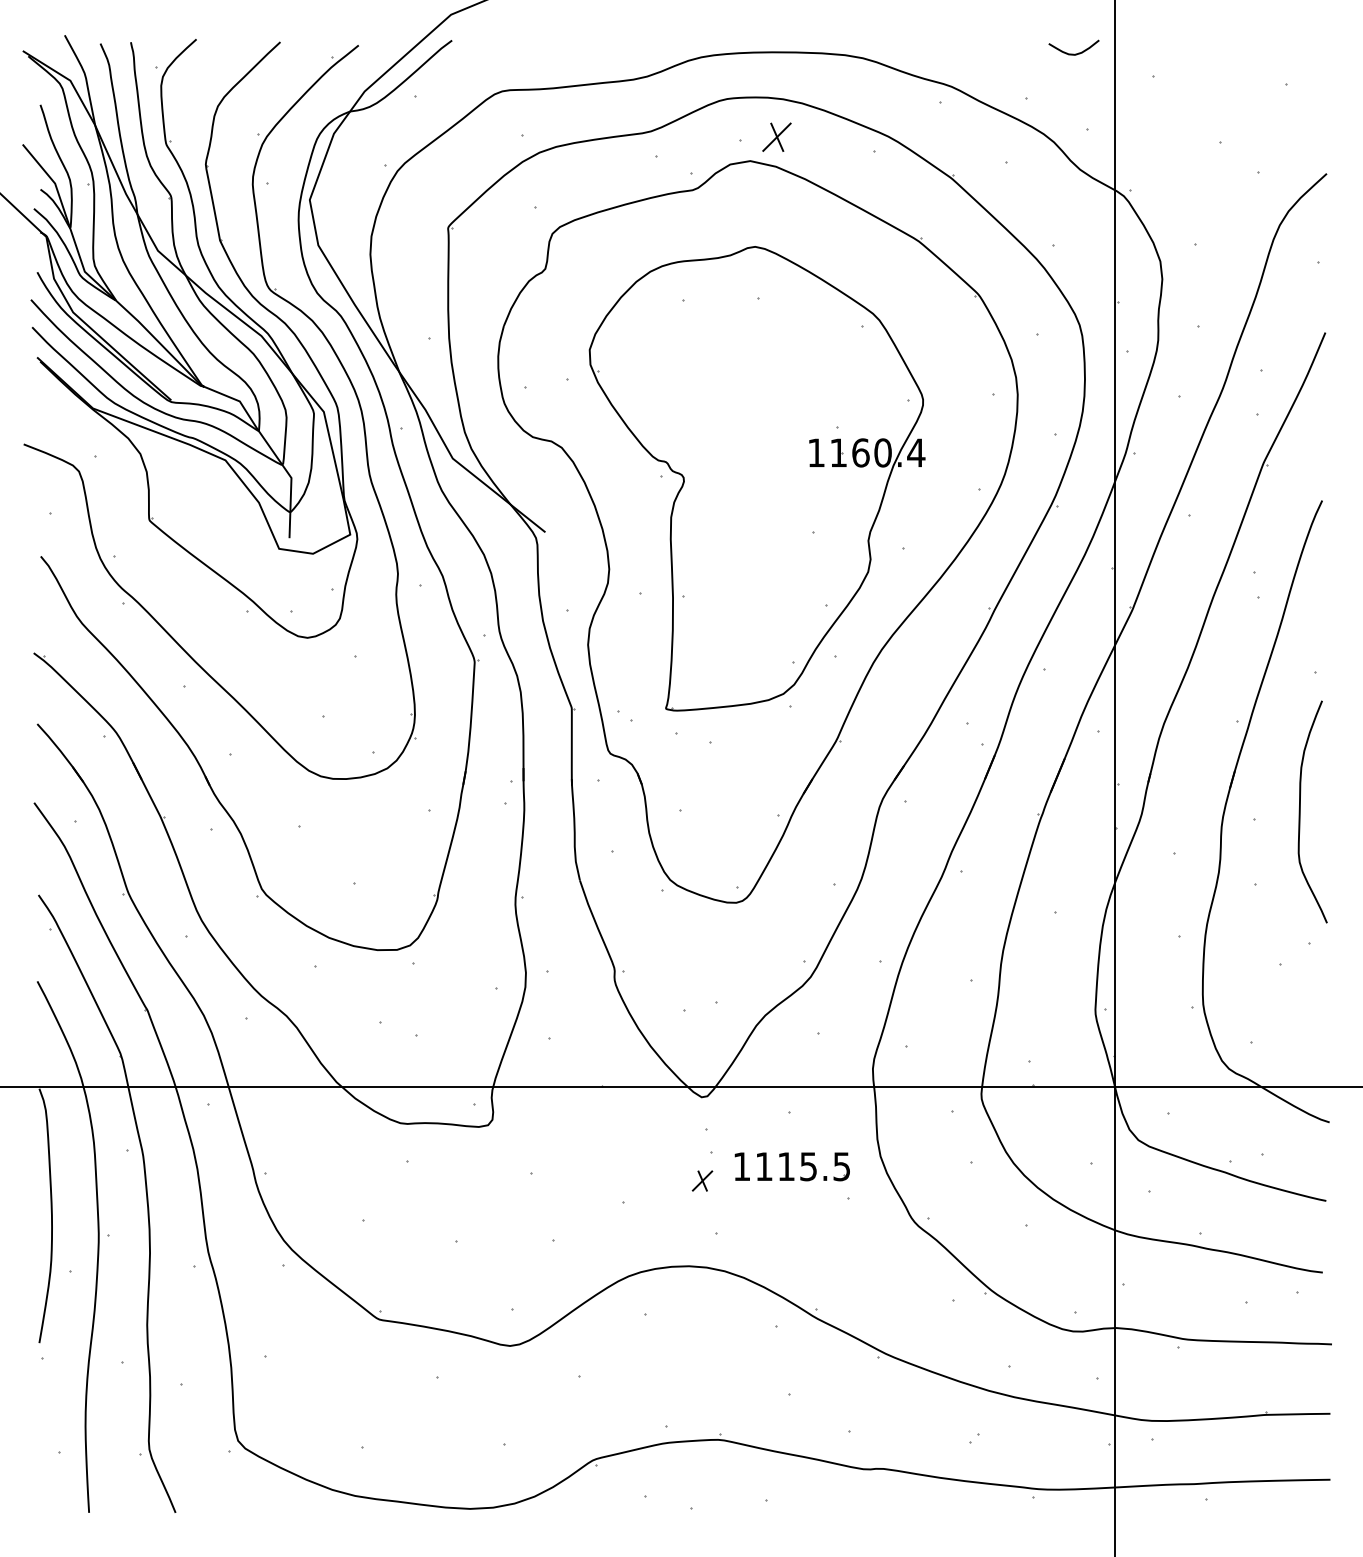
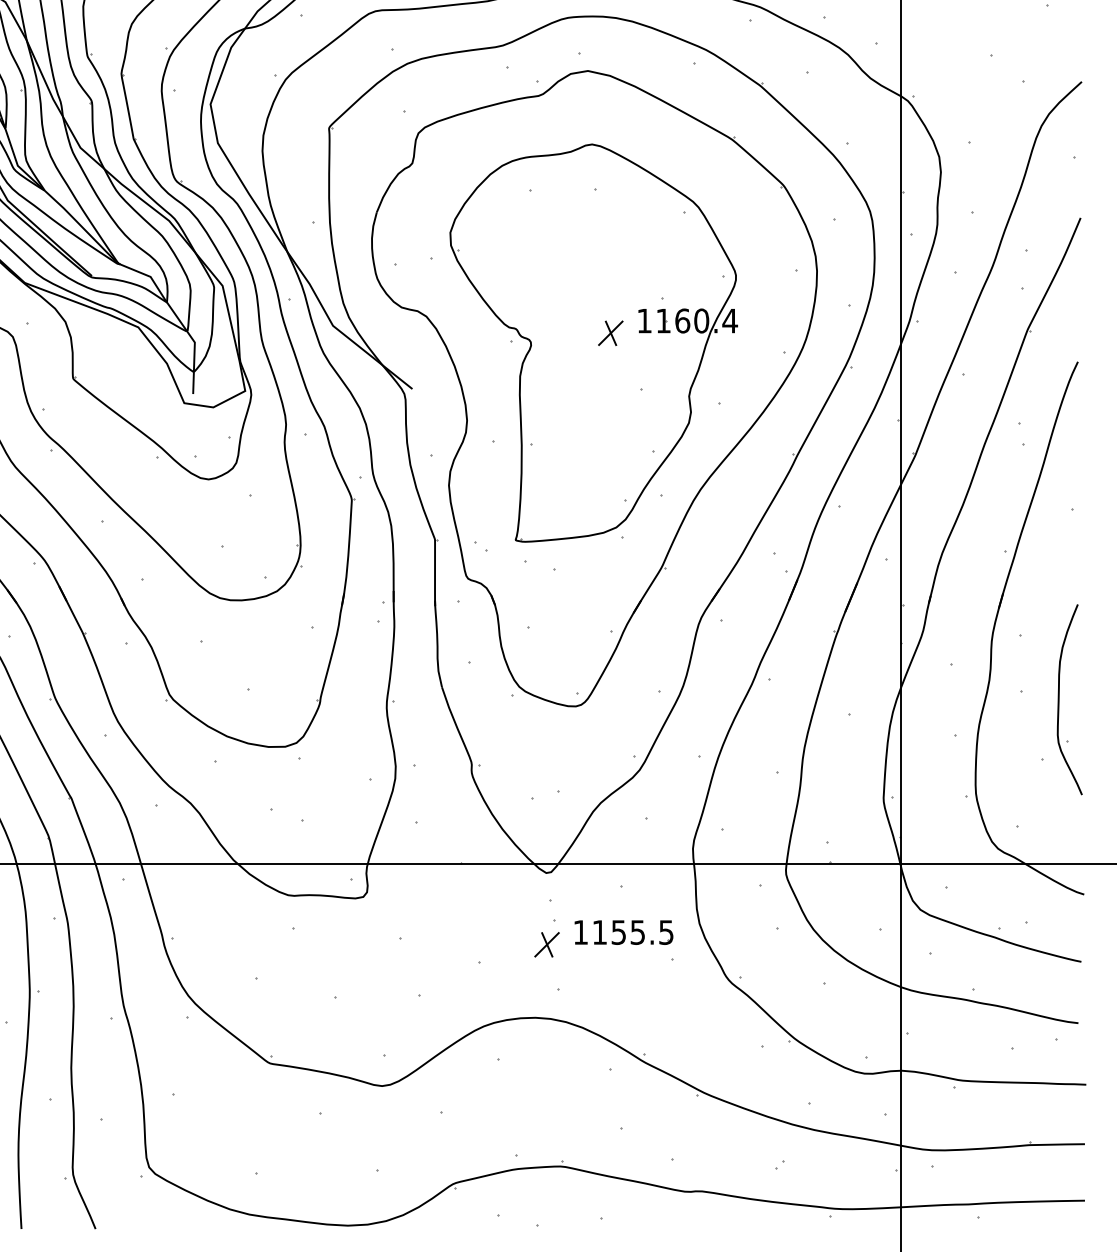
part: (776, 136) -> (610, 332), moved
curve: (1300, 811) -> (1059, 699), moved
text: (786, 1166) -> (618, 932), 1115.5 -> 1155.5
part: (702, 1180) -> (546, 944), size x1.43

